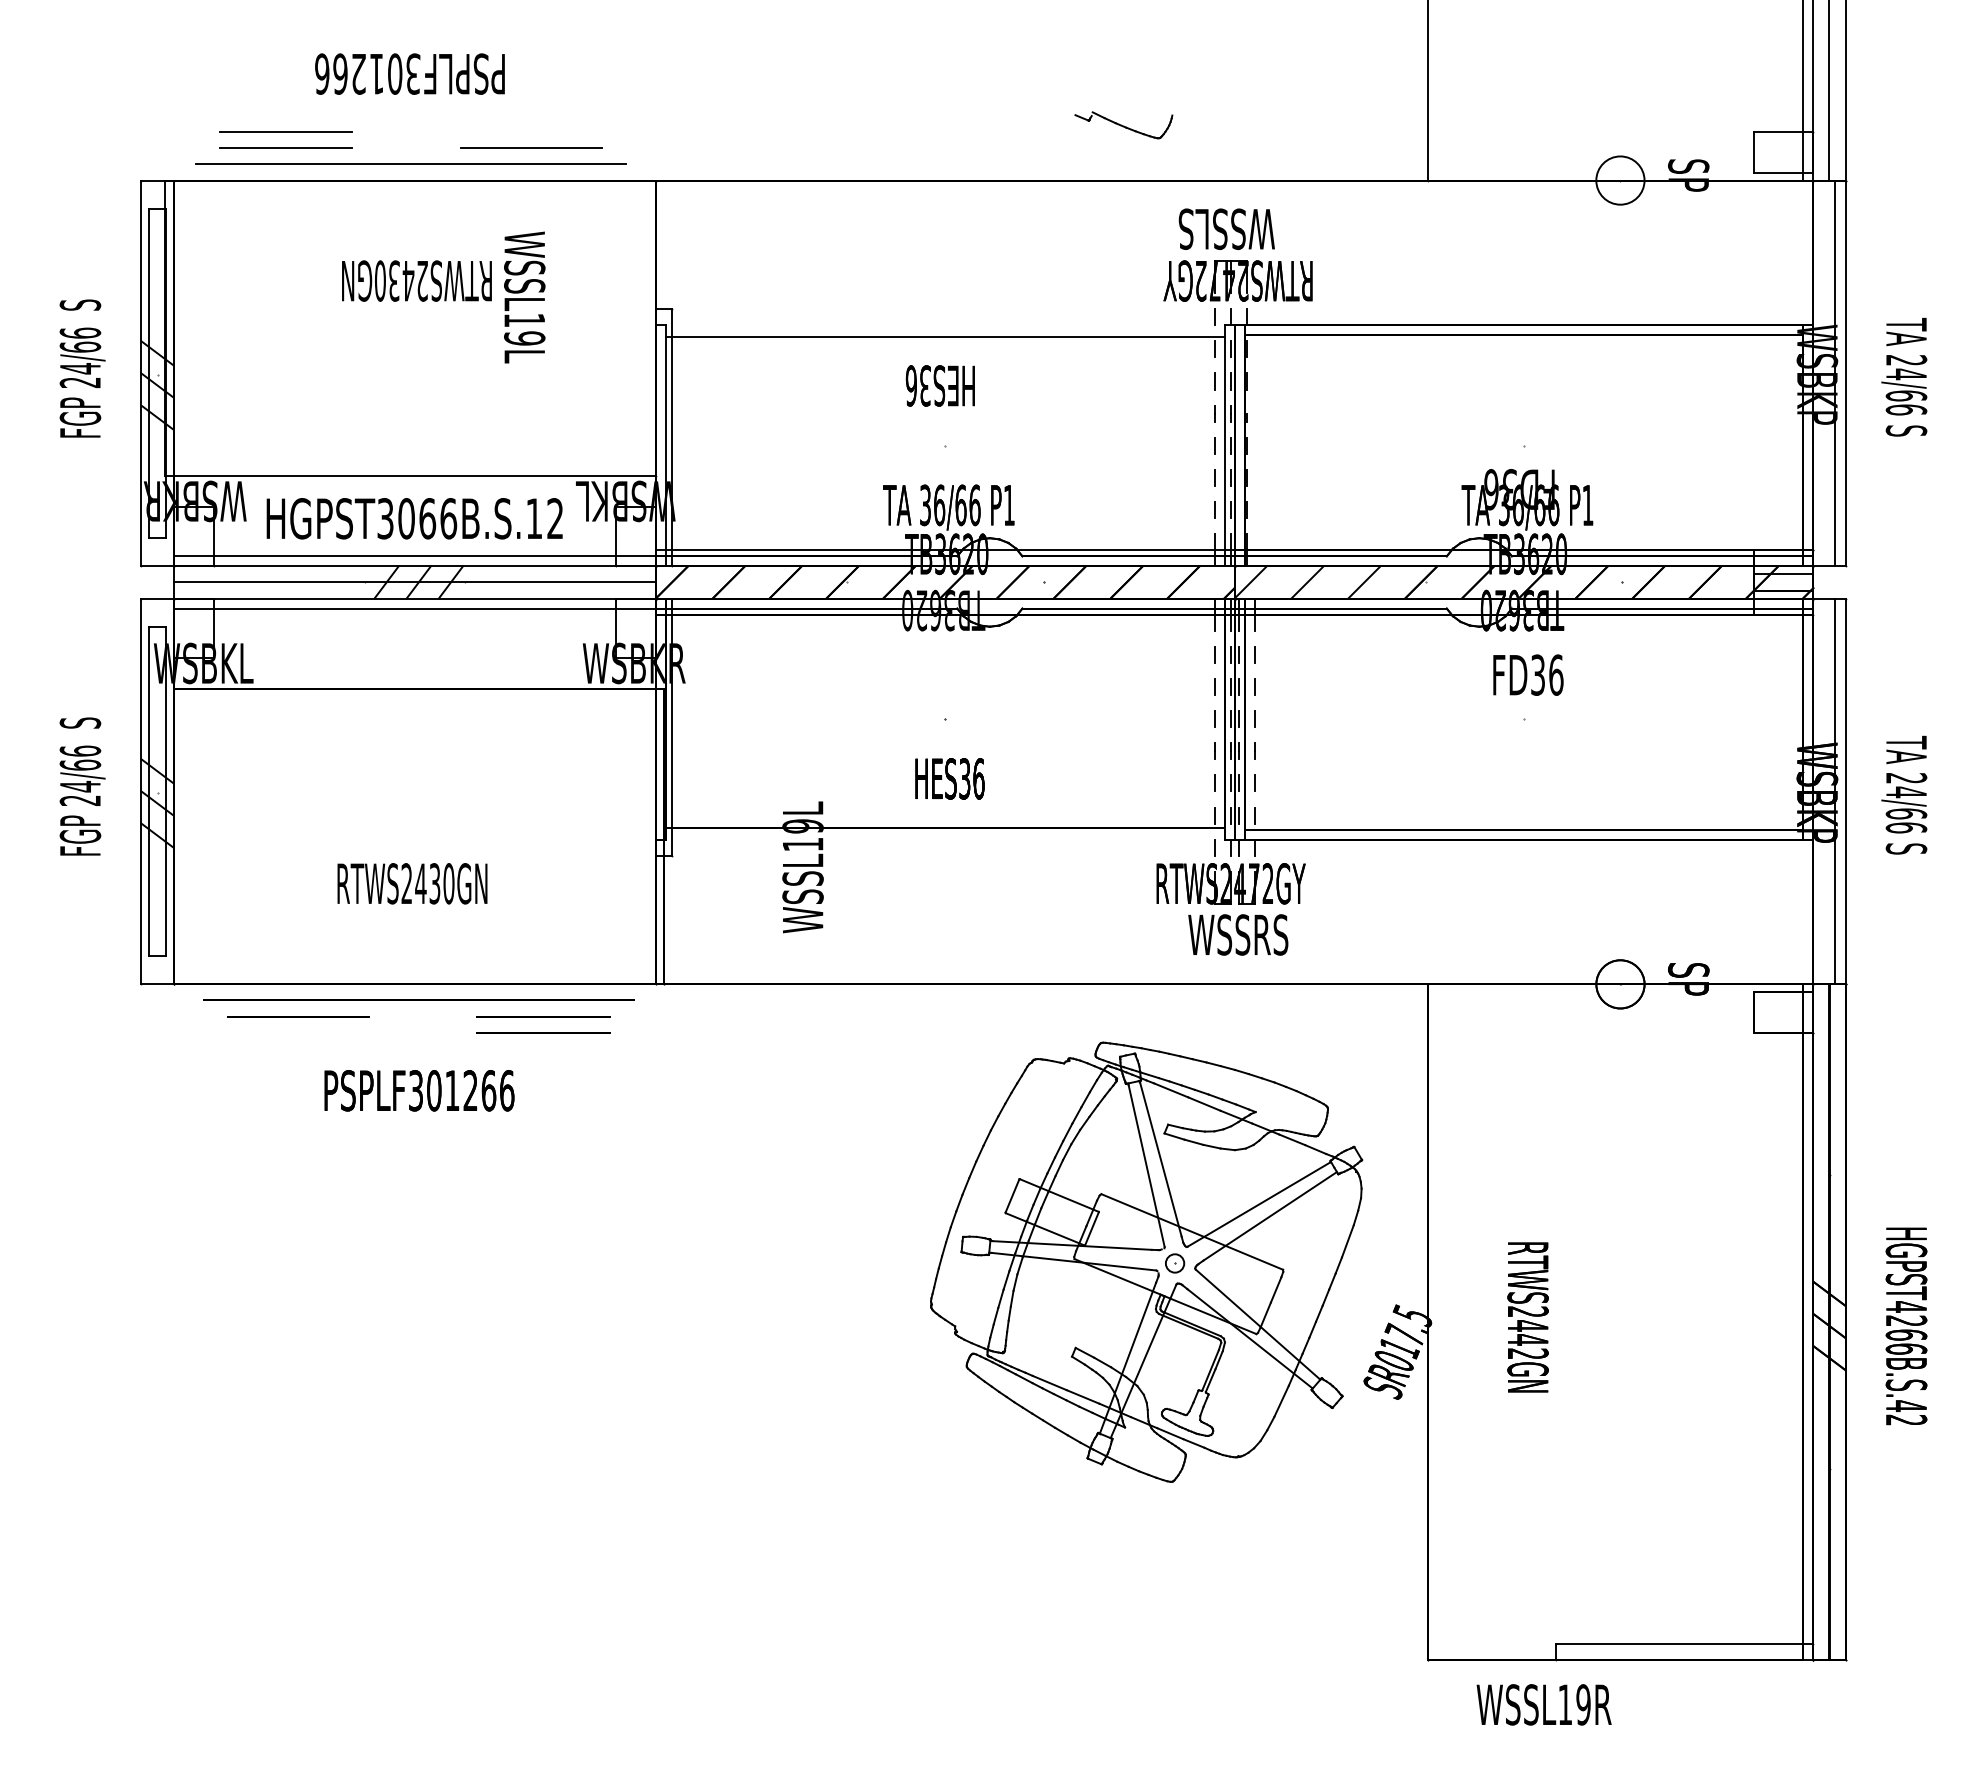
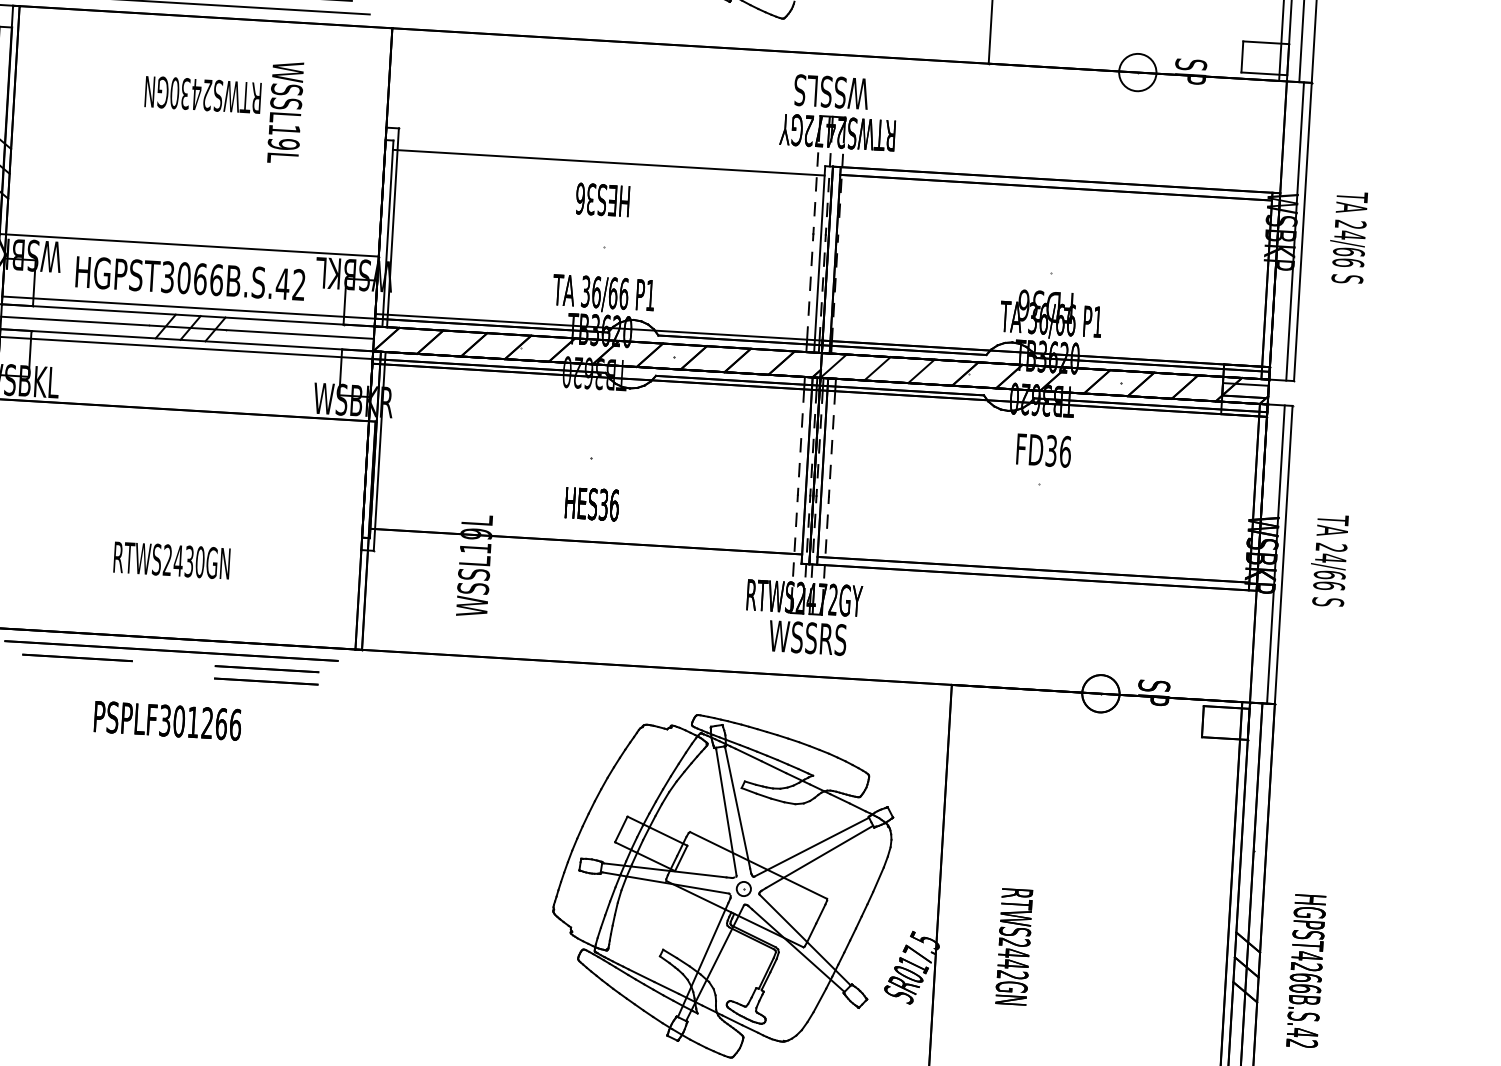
text: (534, 518) -> (283, 283), HGPST3066B.S.12 -> HGPST3066B.S.42

